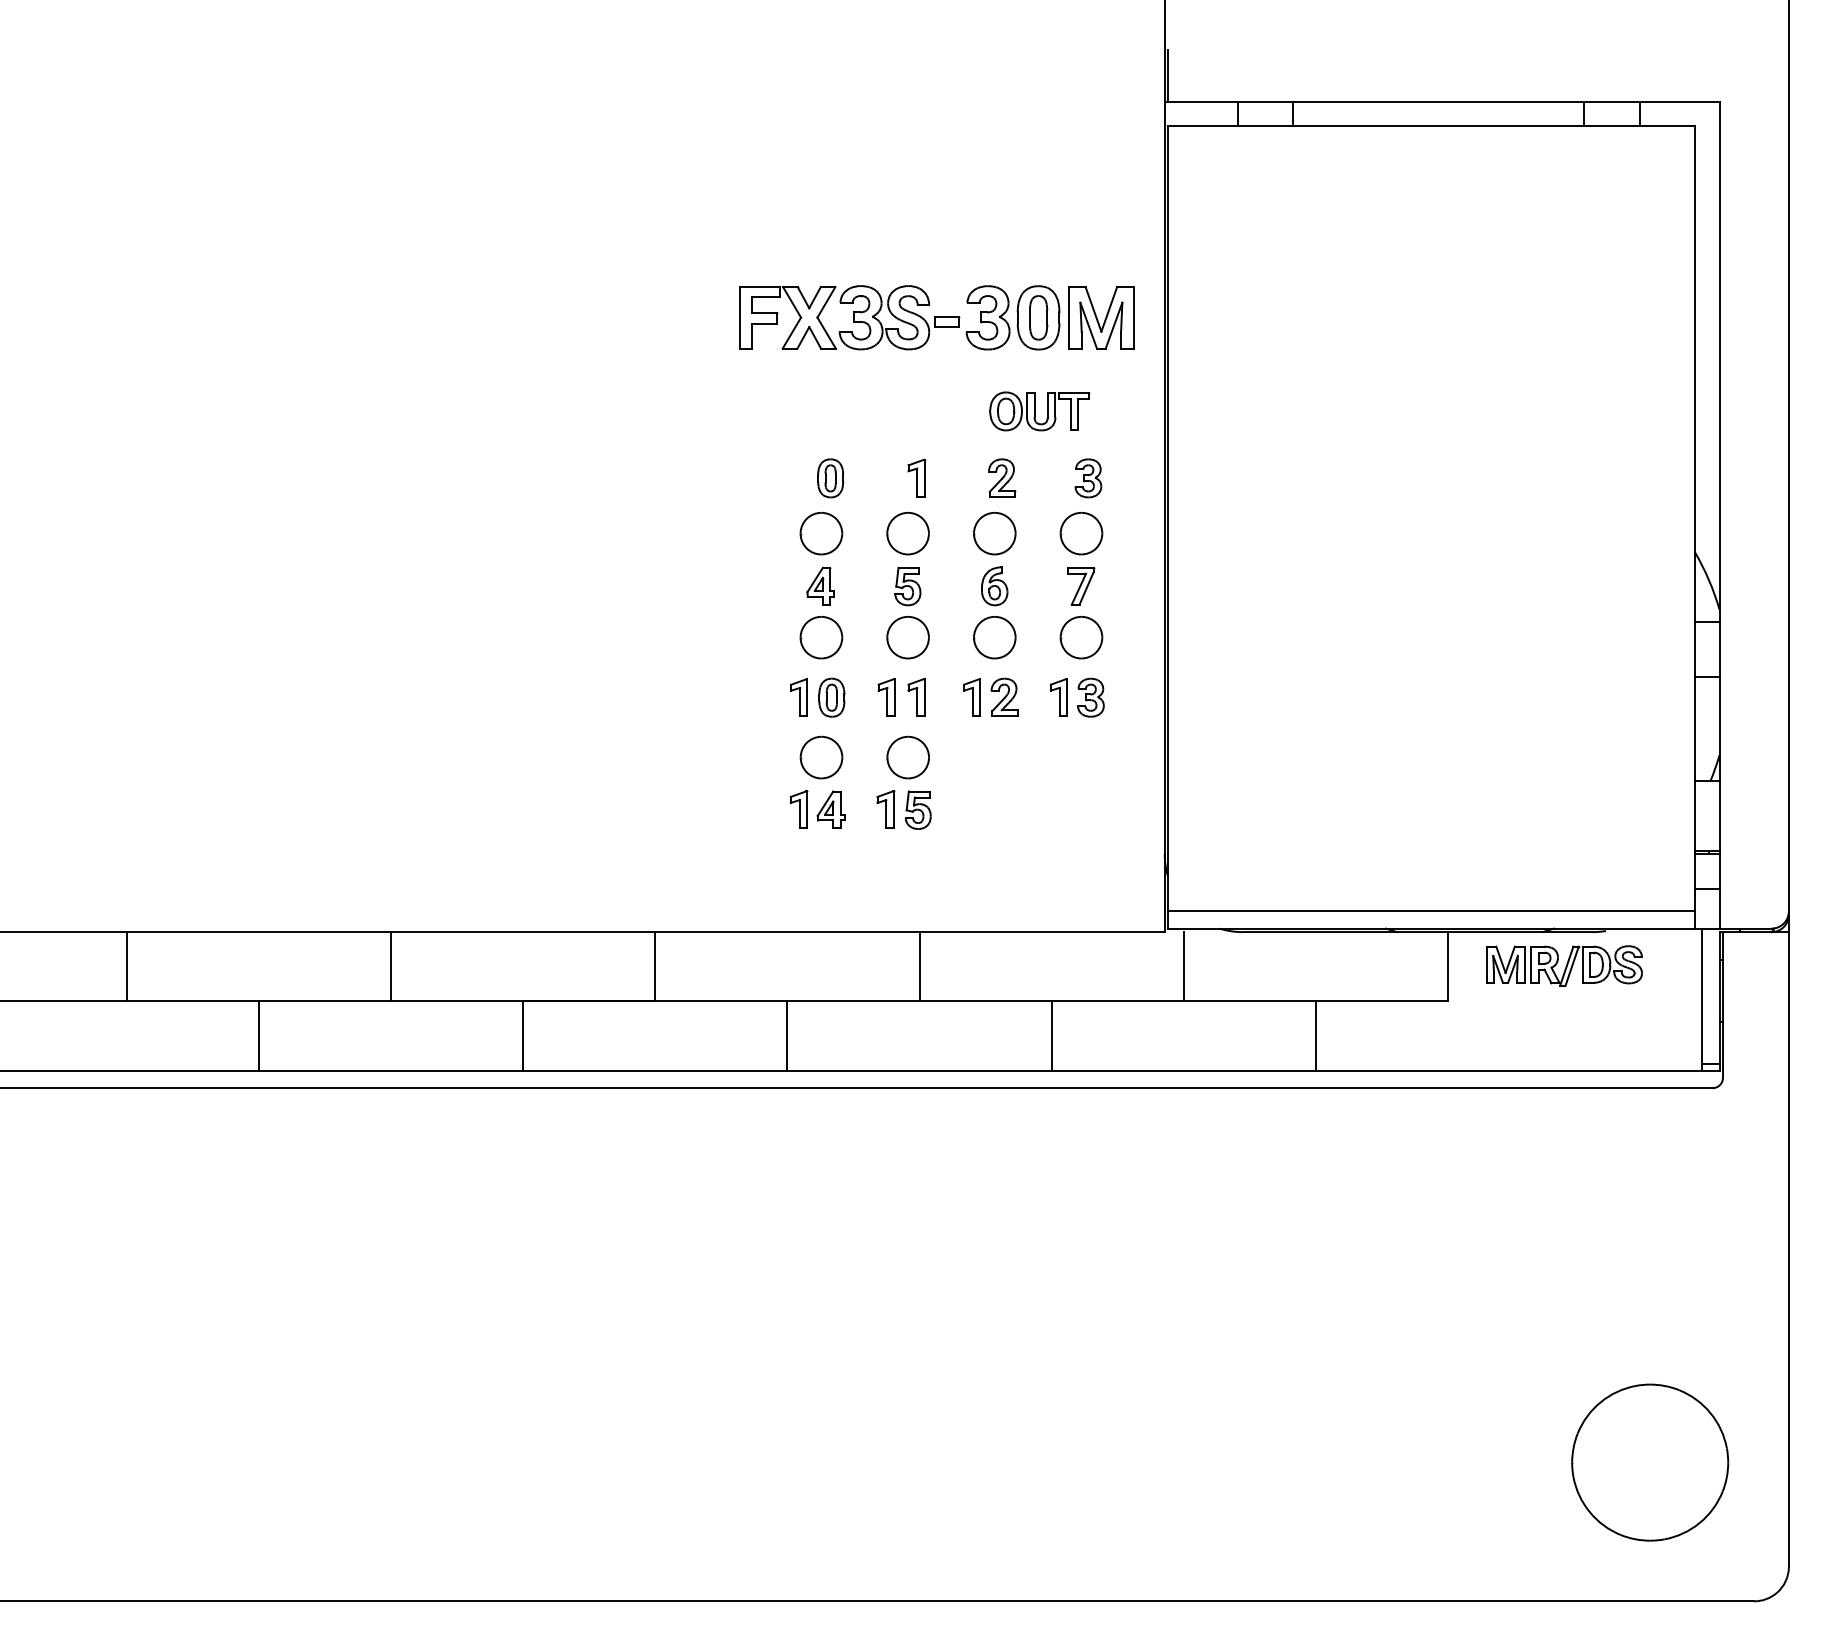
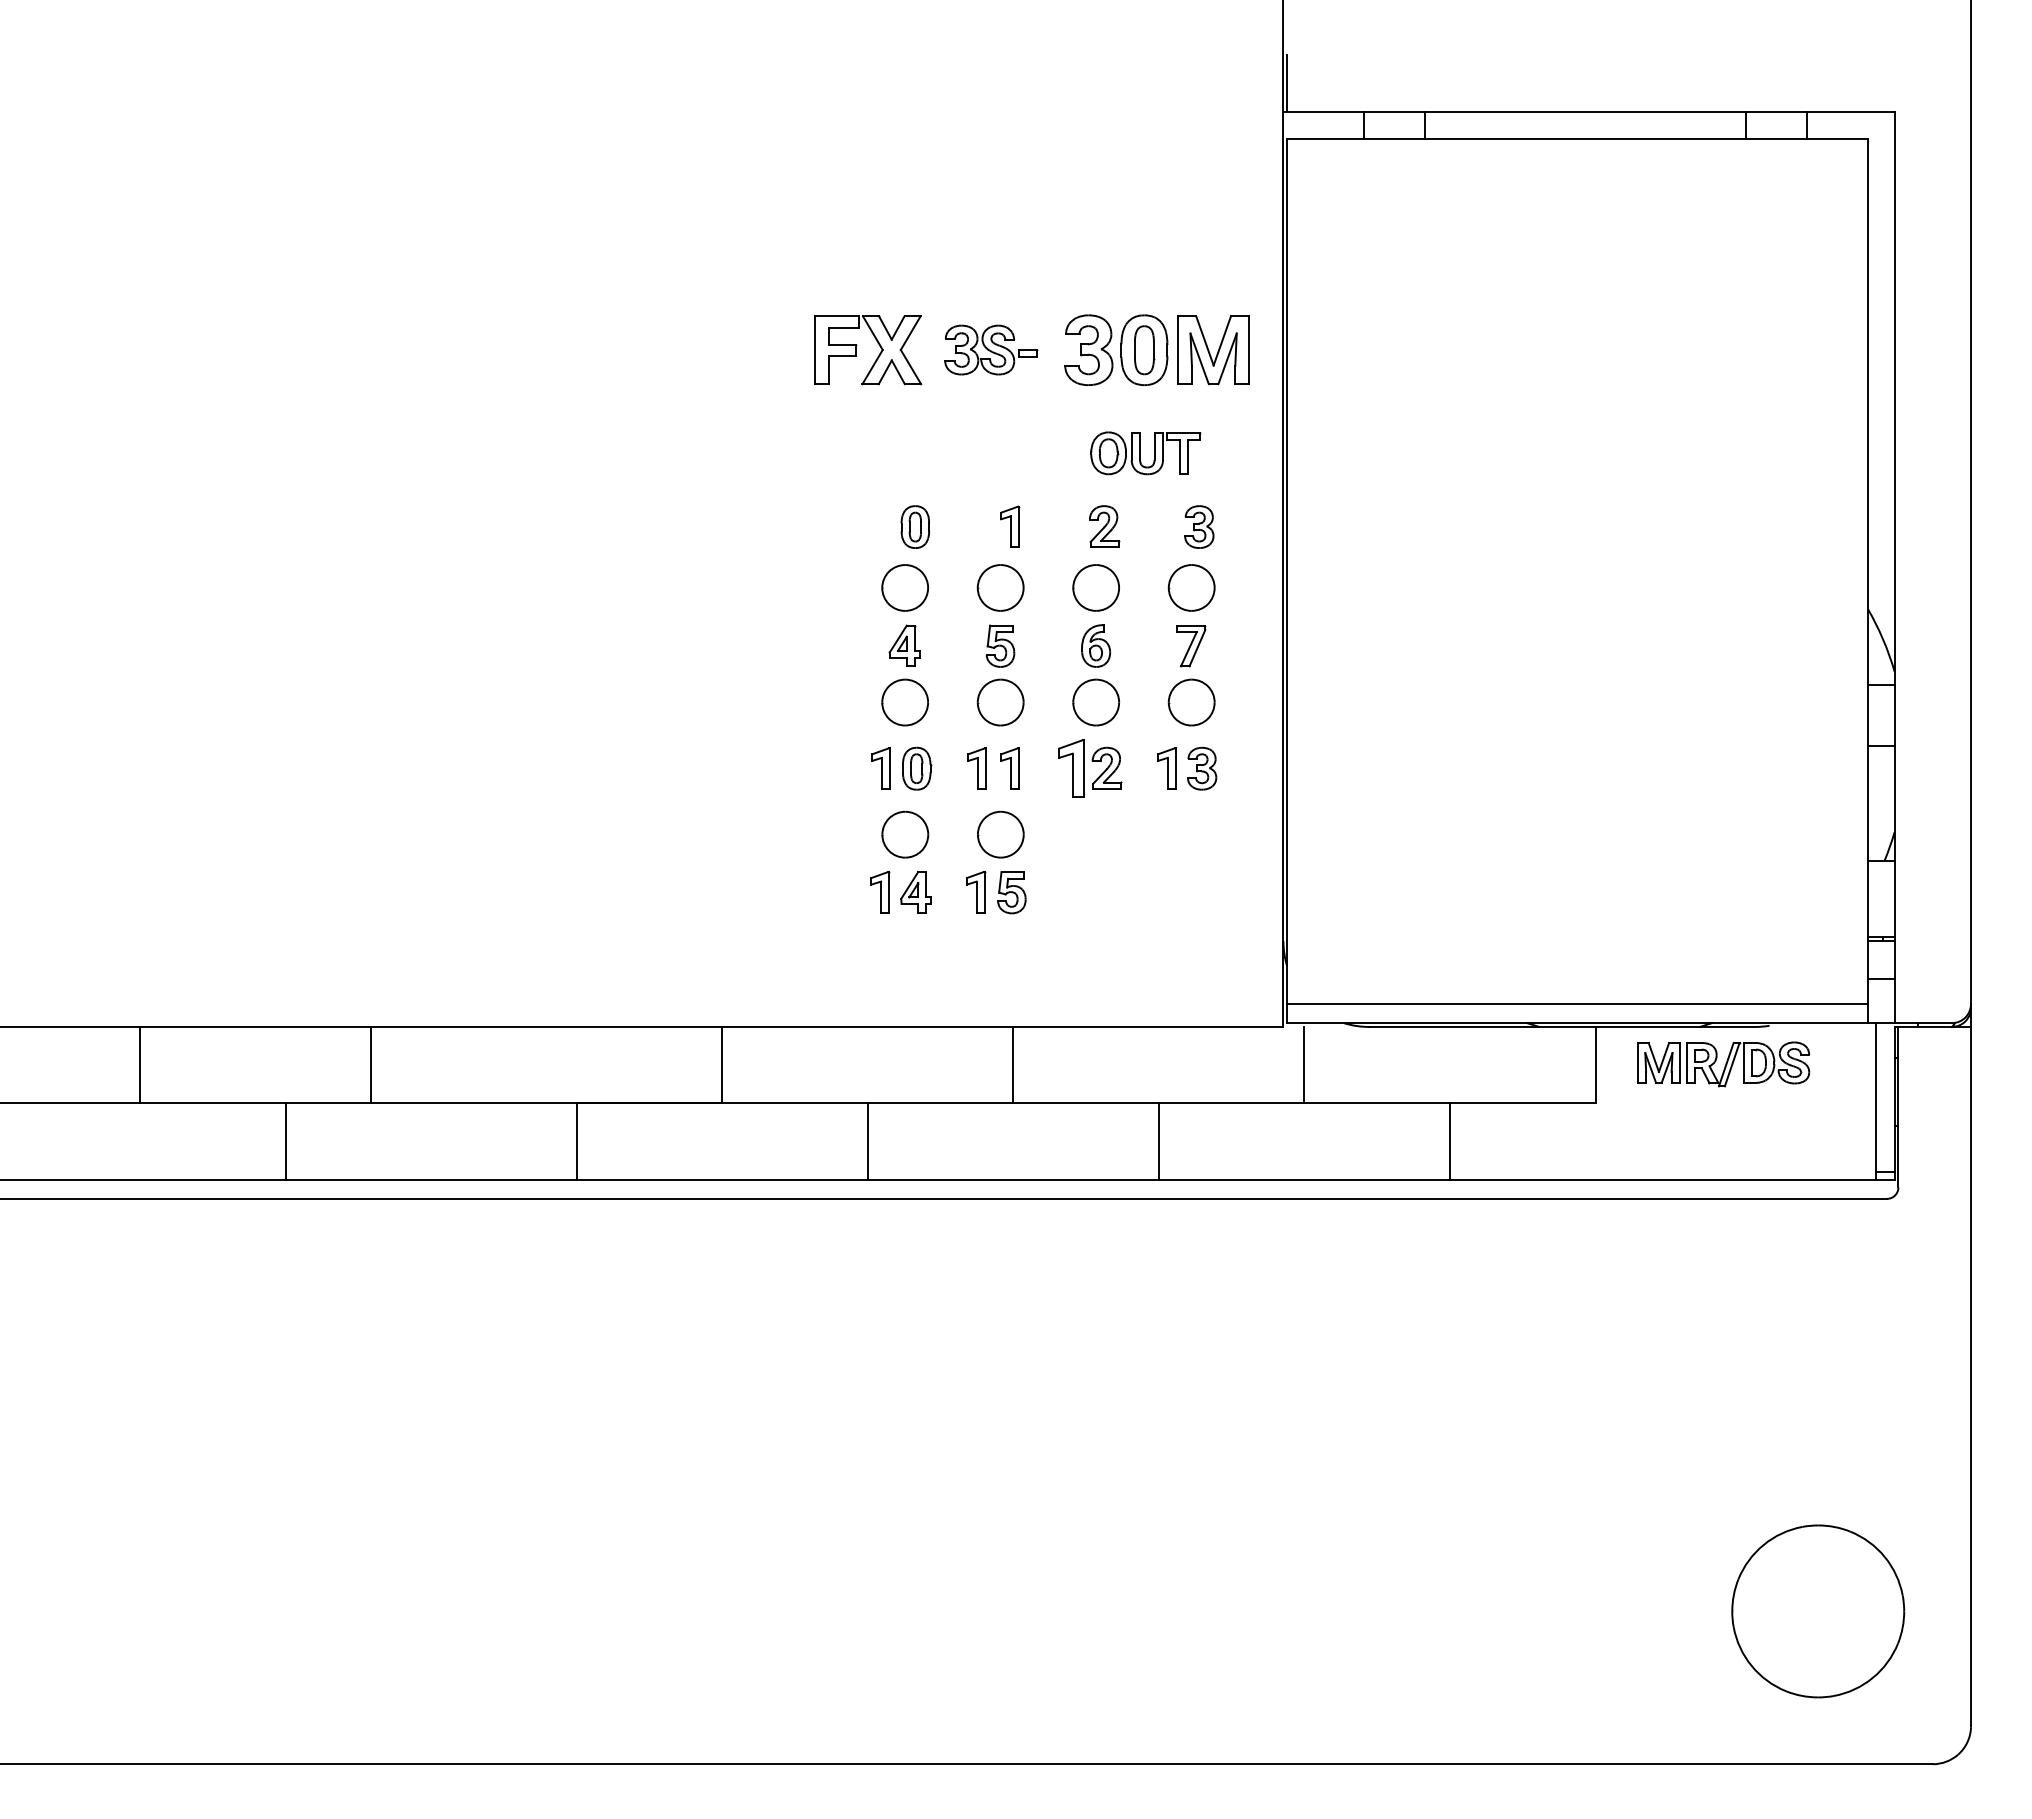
part: (899, 317) -> (991, 349), size x0.7
part: (971, 697) -> (1070, 768), size x1.4
line: (391, 966) -> (371, 1064), moved

